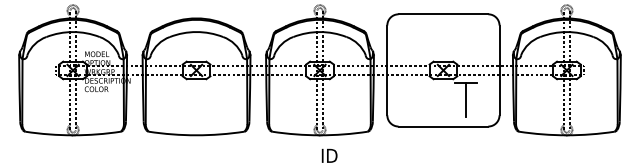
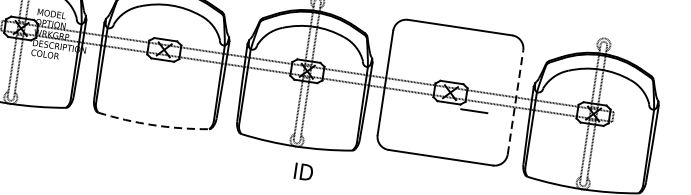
line: (499, 70) -> (515, 102), solid -> dashed
line: (465, 99) -> (471, 130), removed
arc: (196, 135) -> (152, 125), solid -> dashed

